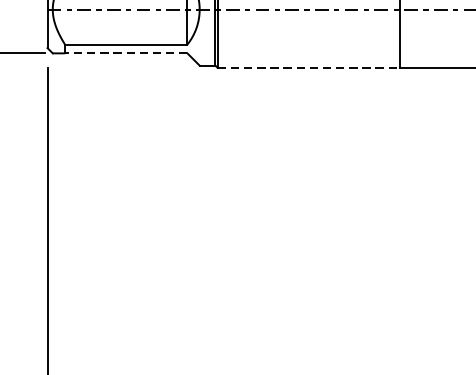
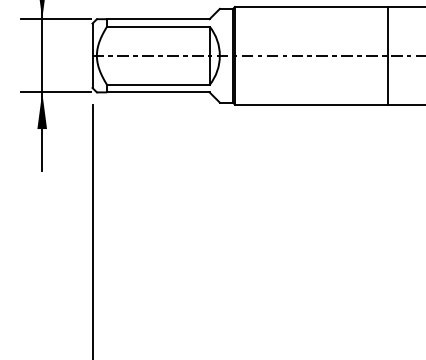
line: (125, 53) -> (157, 92), dashed -> solid
line: (309, 67) -> (311, 104), dashed -> solid

